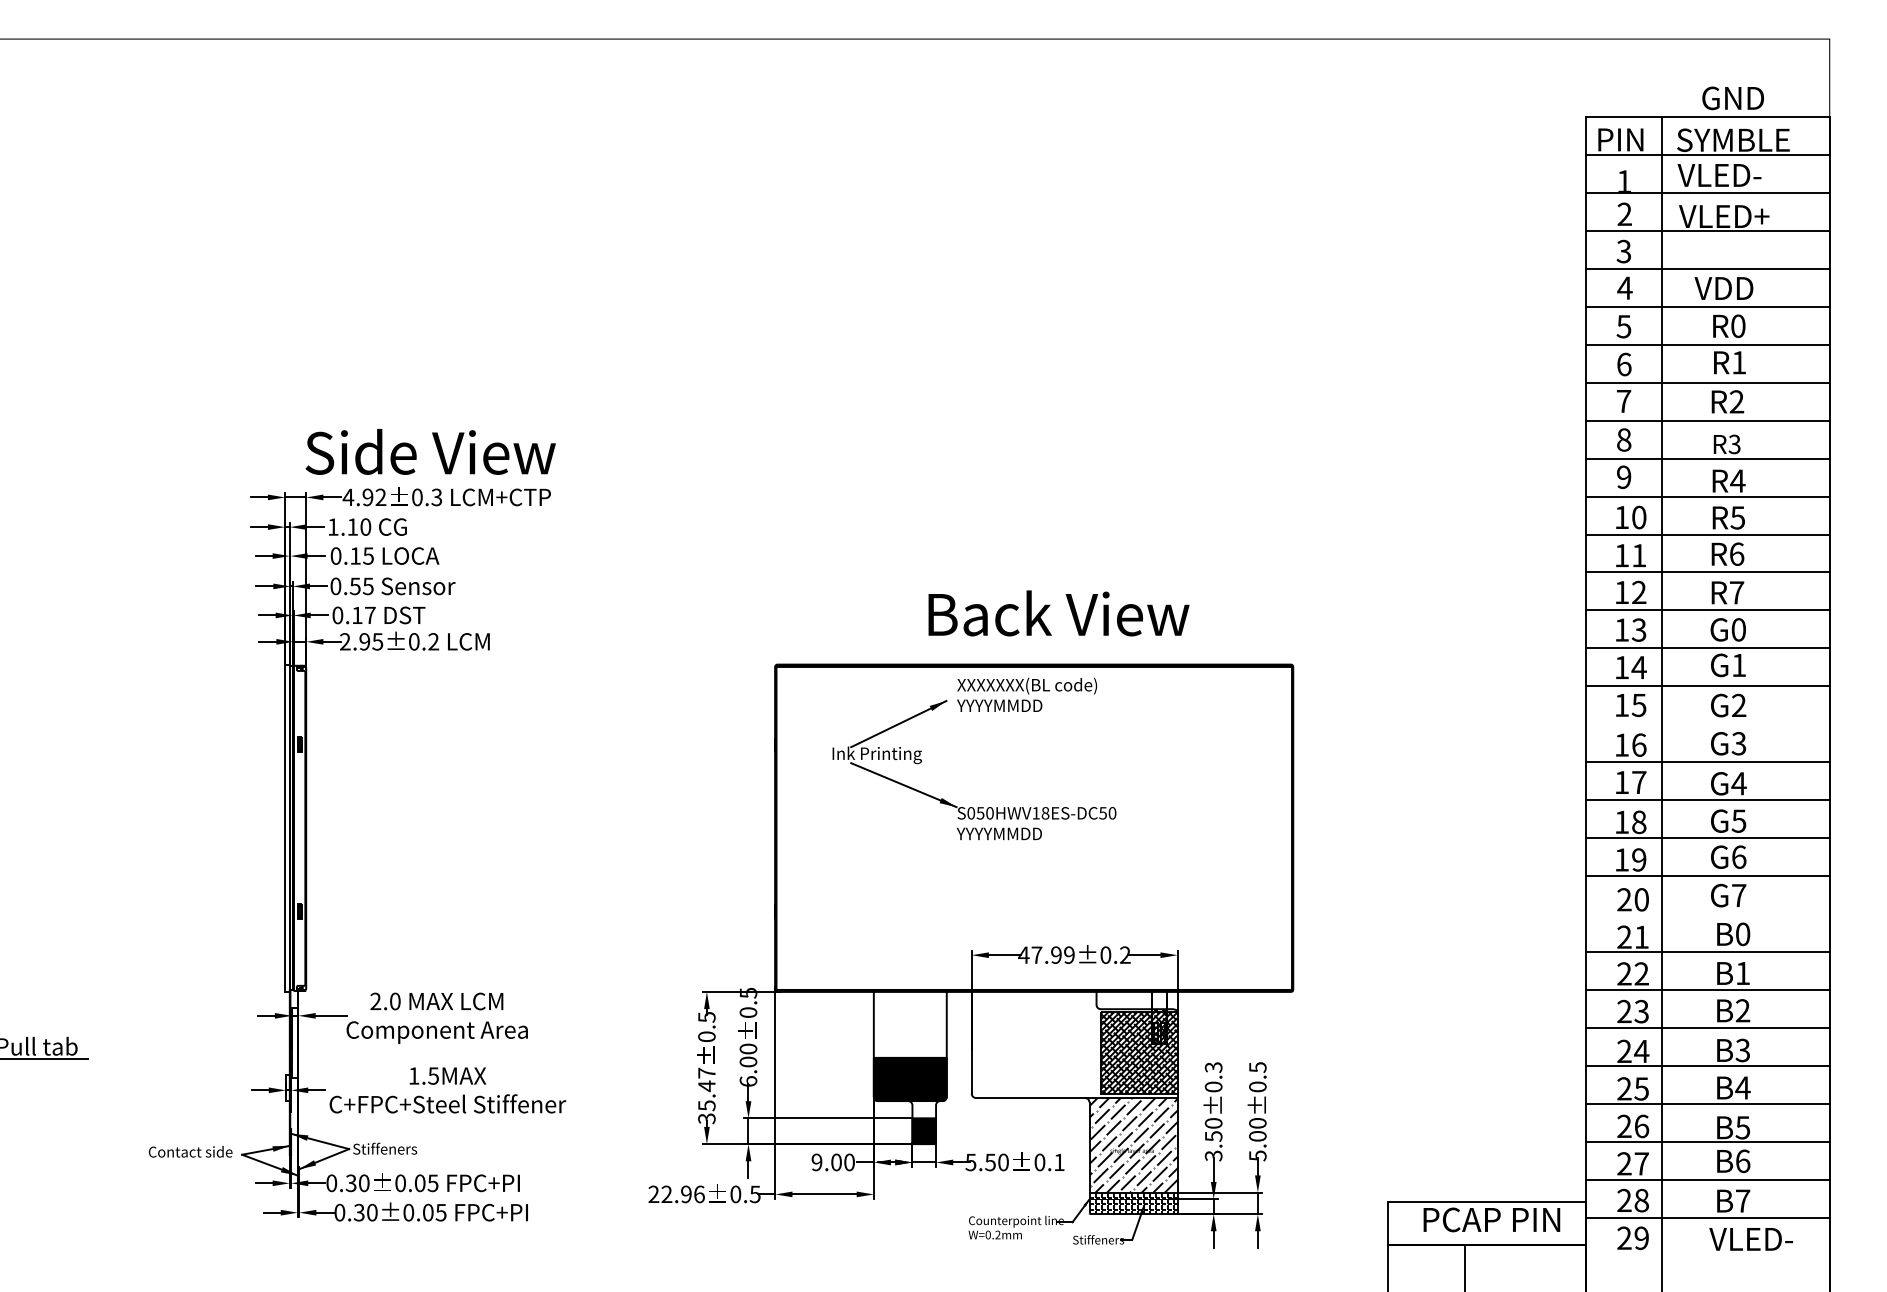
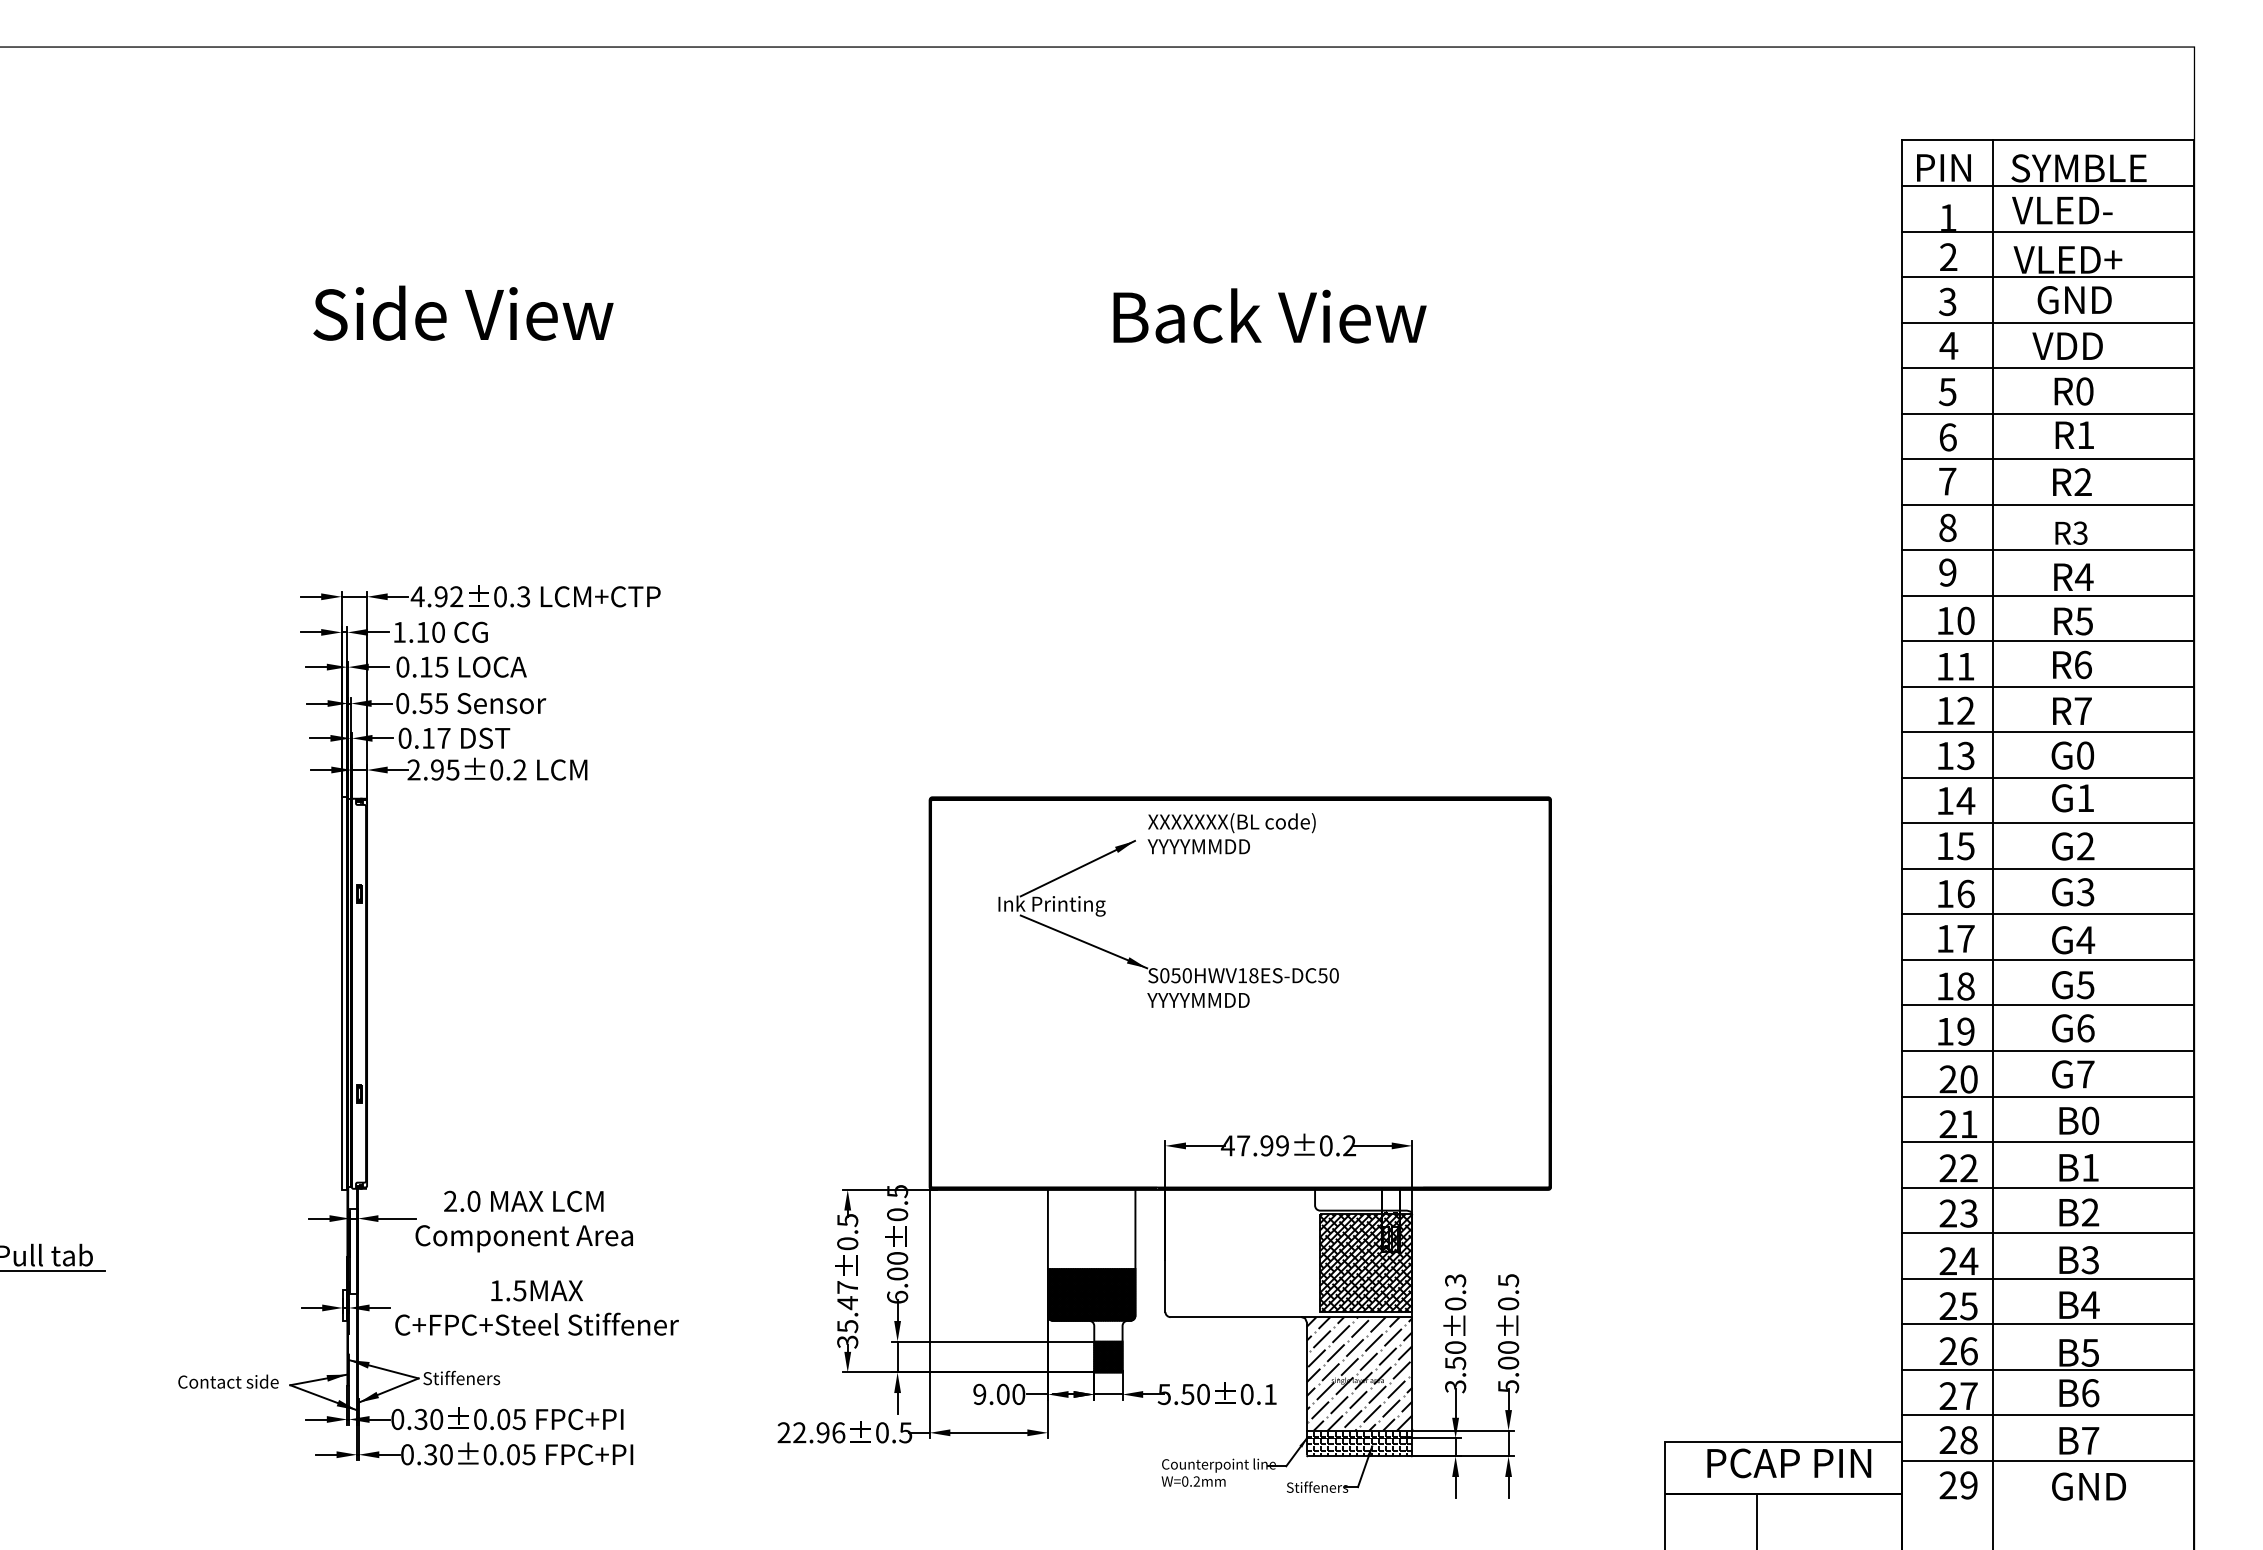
text: (1733, 98) -> (2074, 300), moved
text: (430, 451) -> (463, 312), moved
text: (1058, 613) -> (1269, 315), moved
line: (1707, 723) -> (2047, 868), added
line: (1707, 914) -> (2047, 1096), added
text: (1751, 1239) -> (2100, 1486), VLED- -> GND

